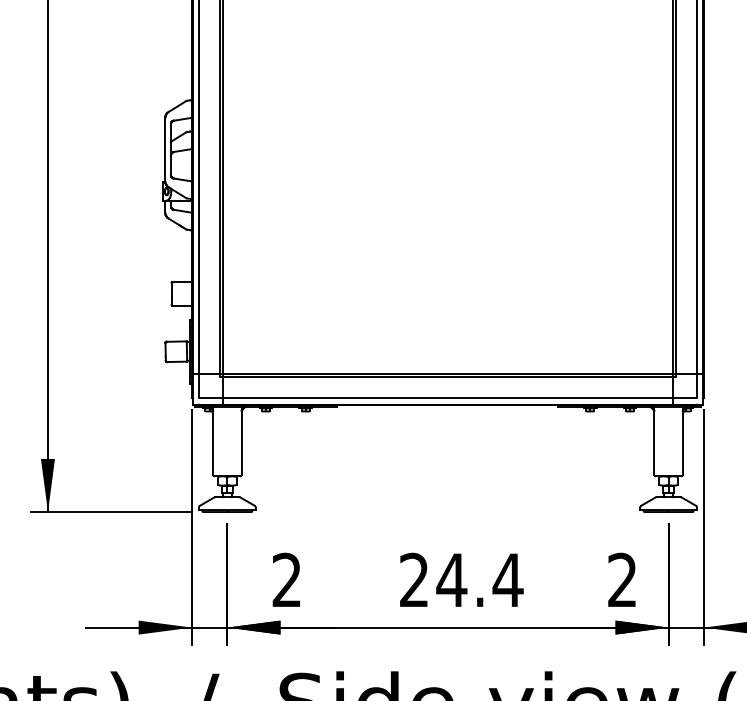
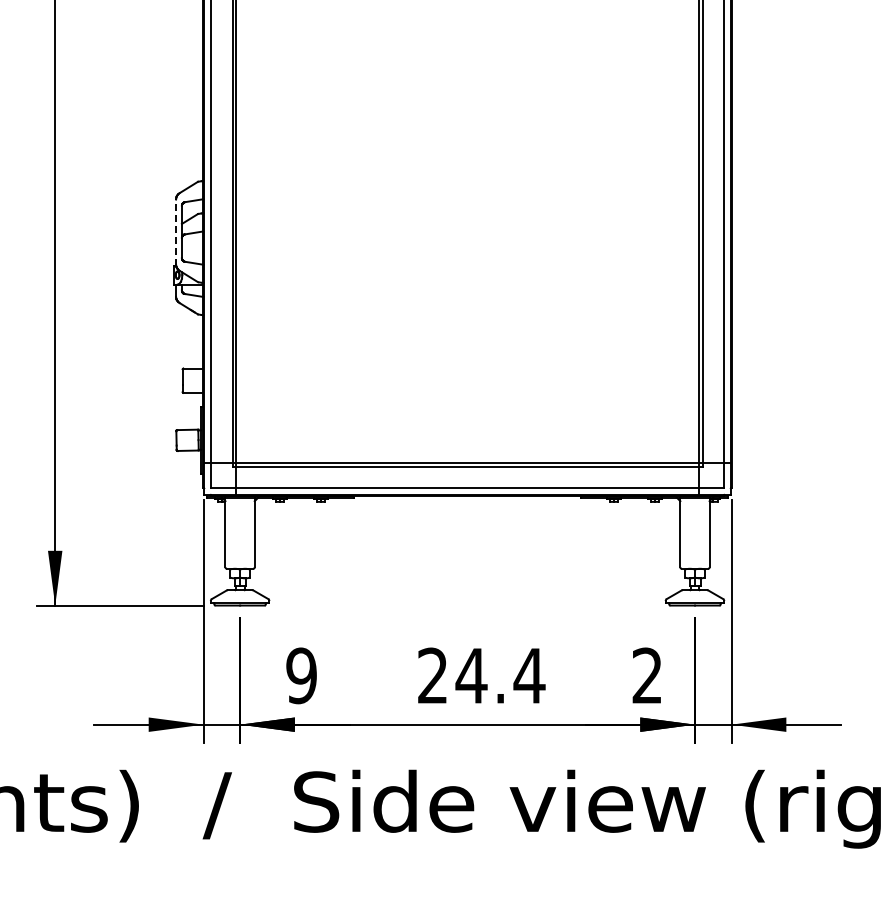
line: (165, 150) -> (176, 232), solid -> dashed
text: (286, 579) -> (301, 675), 2 -> 9

